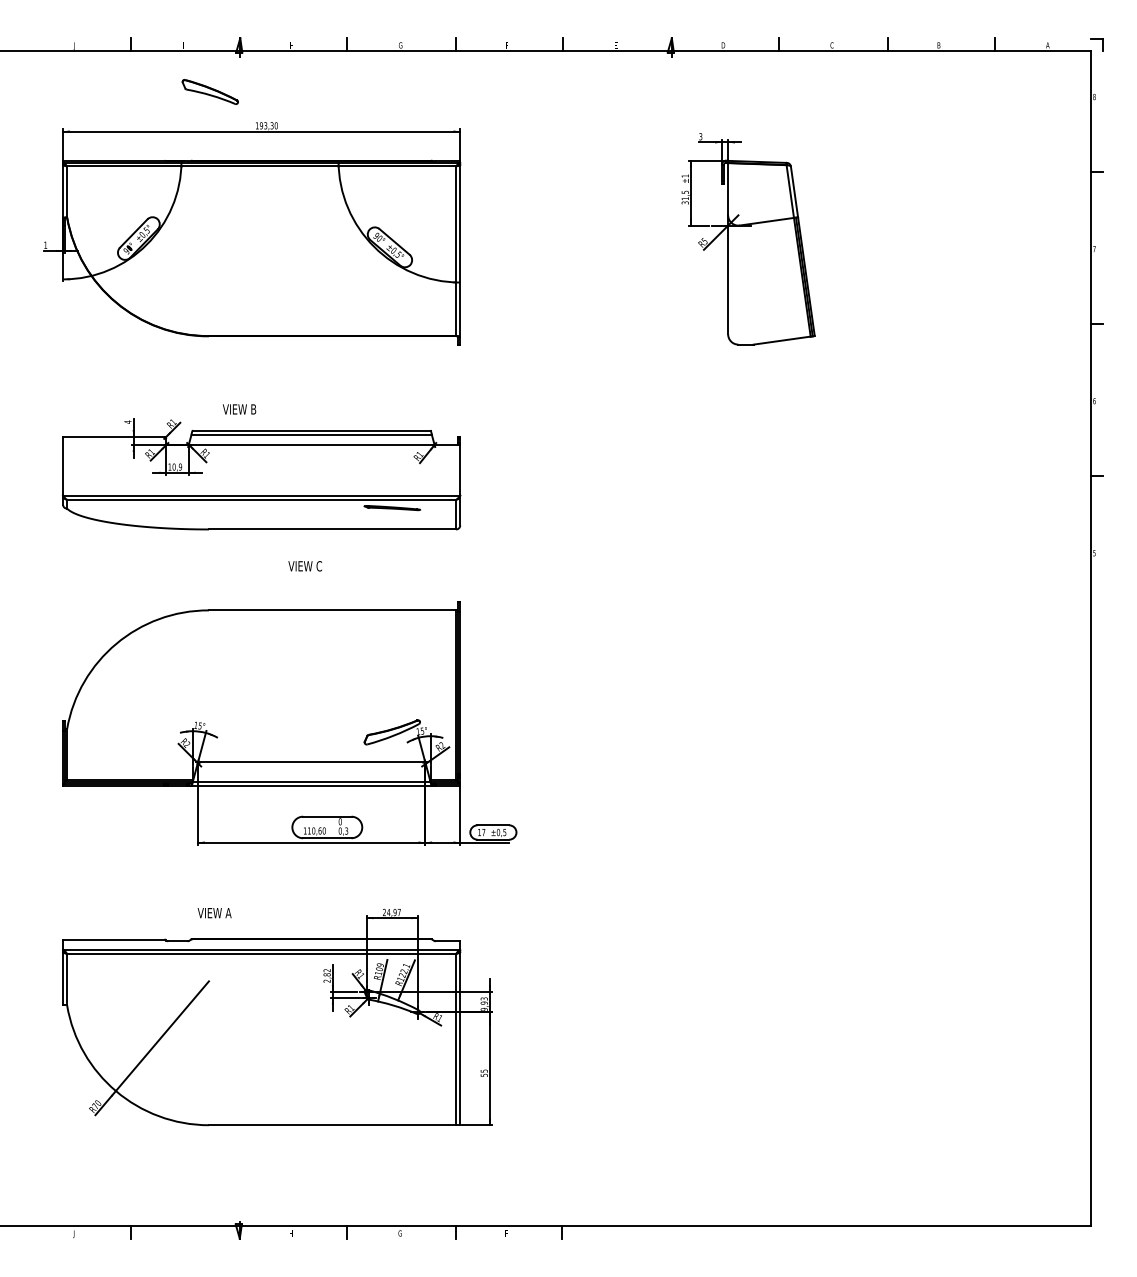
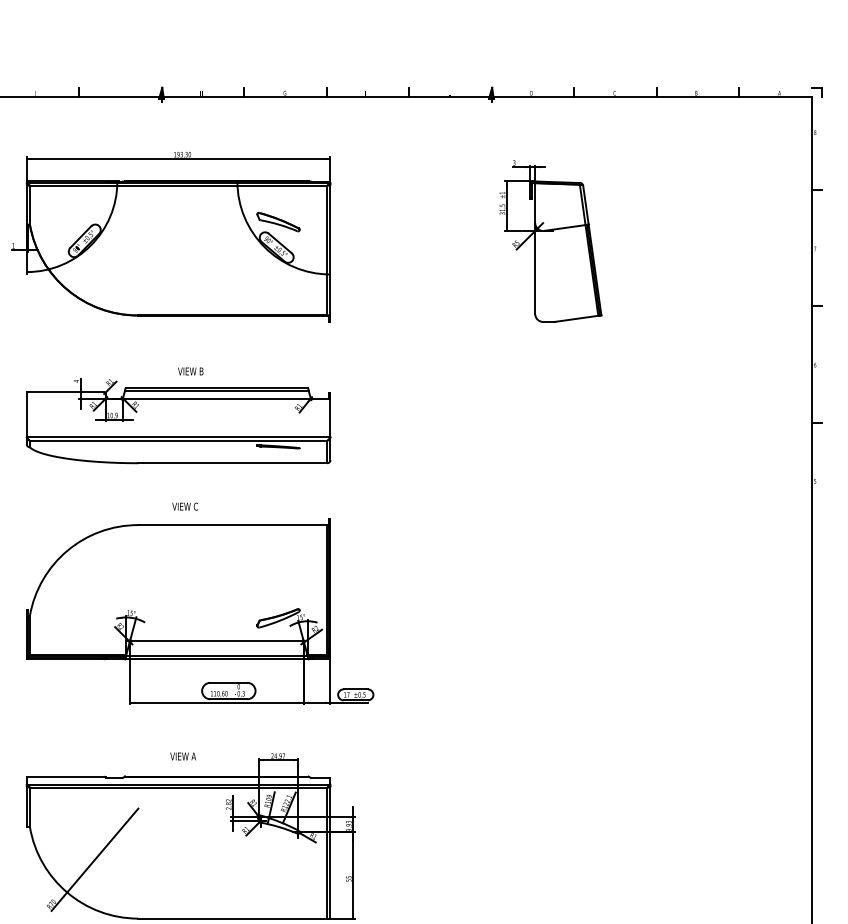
part: (209, 91) -> (277, 221), moved
text: (239, 409) -> (190, 371), moved
text: (304, 566) -> (184, 506), moved
text: (214, 913) -> (183, 756), moved

